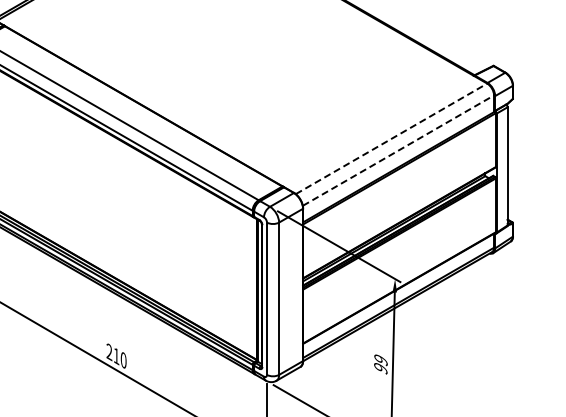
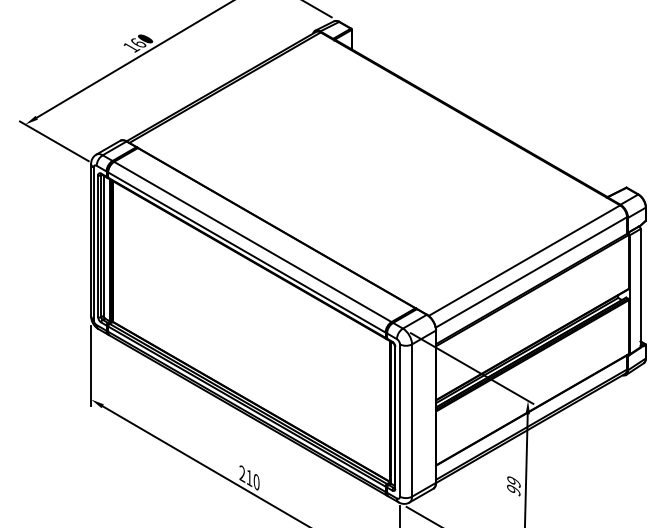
line: (391, 138) -> (524, 260), dashed -> solid
line: (398, 150) -> (531, 272), dashed -> solid

